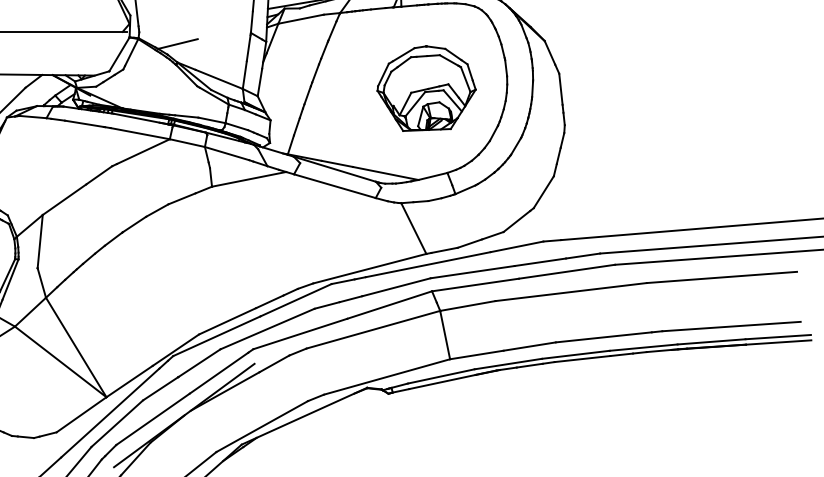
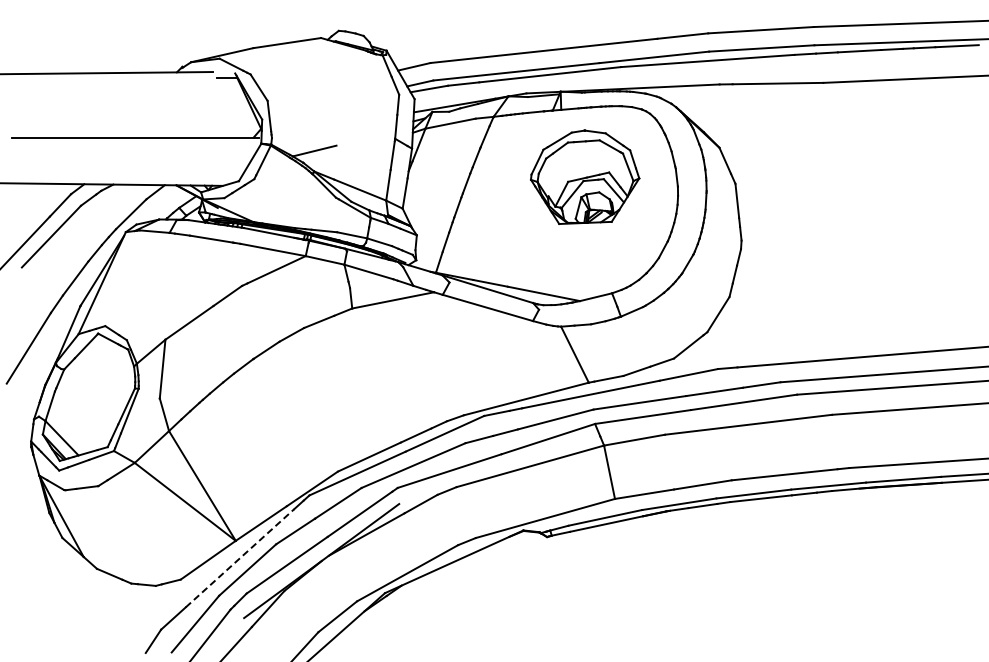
part: (426, 87) -> (585, 176), moved
line: (110, 412) -> (240, 557), solid -> dashed

